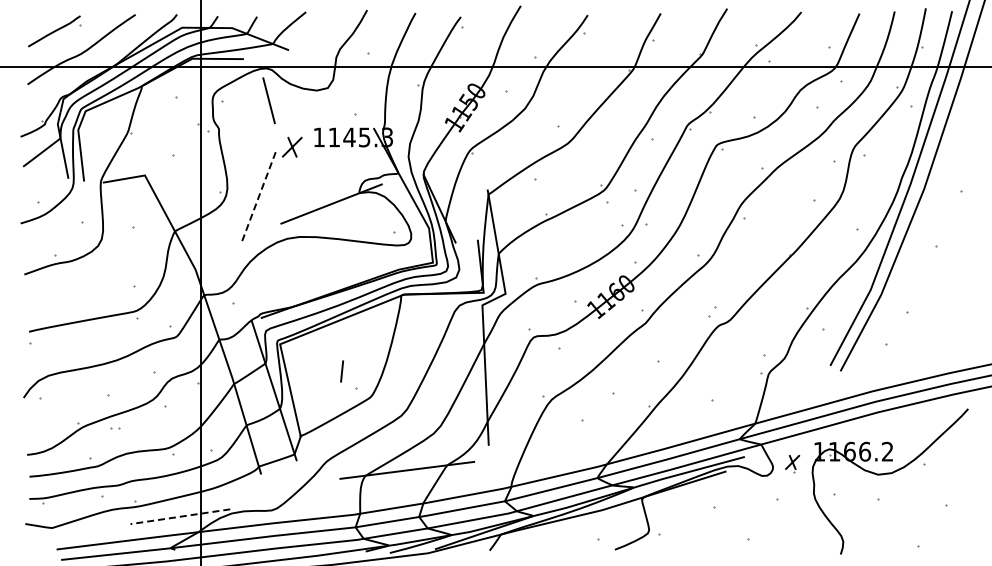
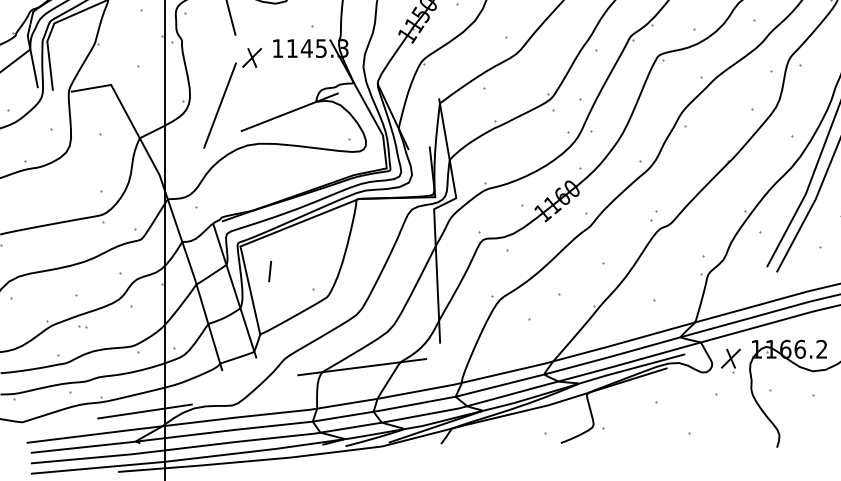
line: (258, 197) -> (219, 106), dashed -> solid
line: (341, 371) -> (269, 271), moved
part: (792, 464) -> (730, 361), size x1.43
line: (179, 516) -> (144, 411), dashed -> solid

